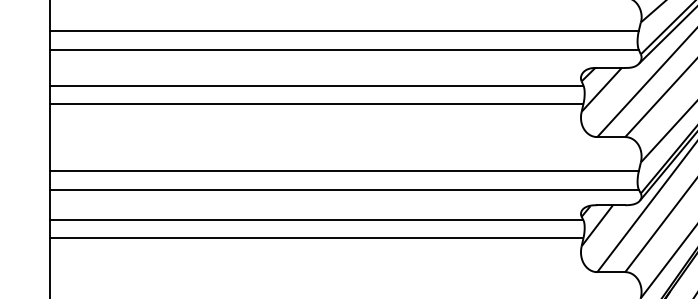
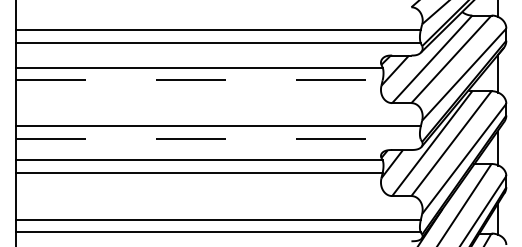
line: (317, 104) -> (199, 80), solid -> dashed
line: (344, 189) -> (218, 139), solid -> dashed

